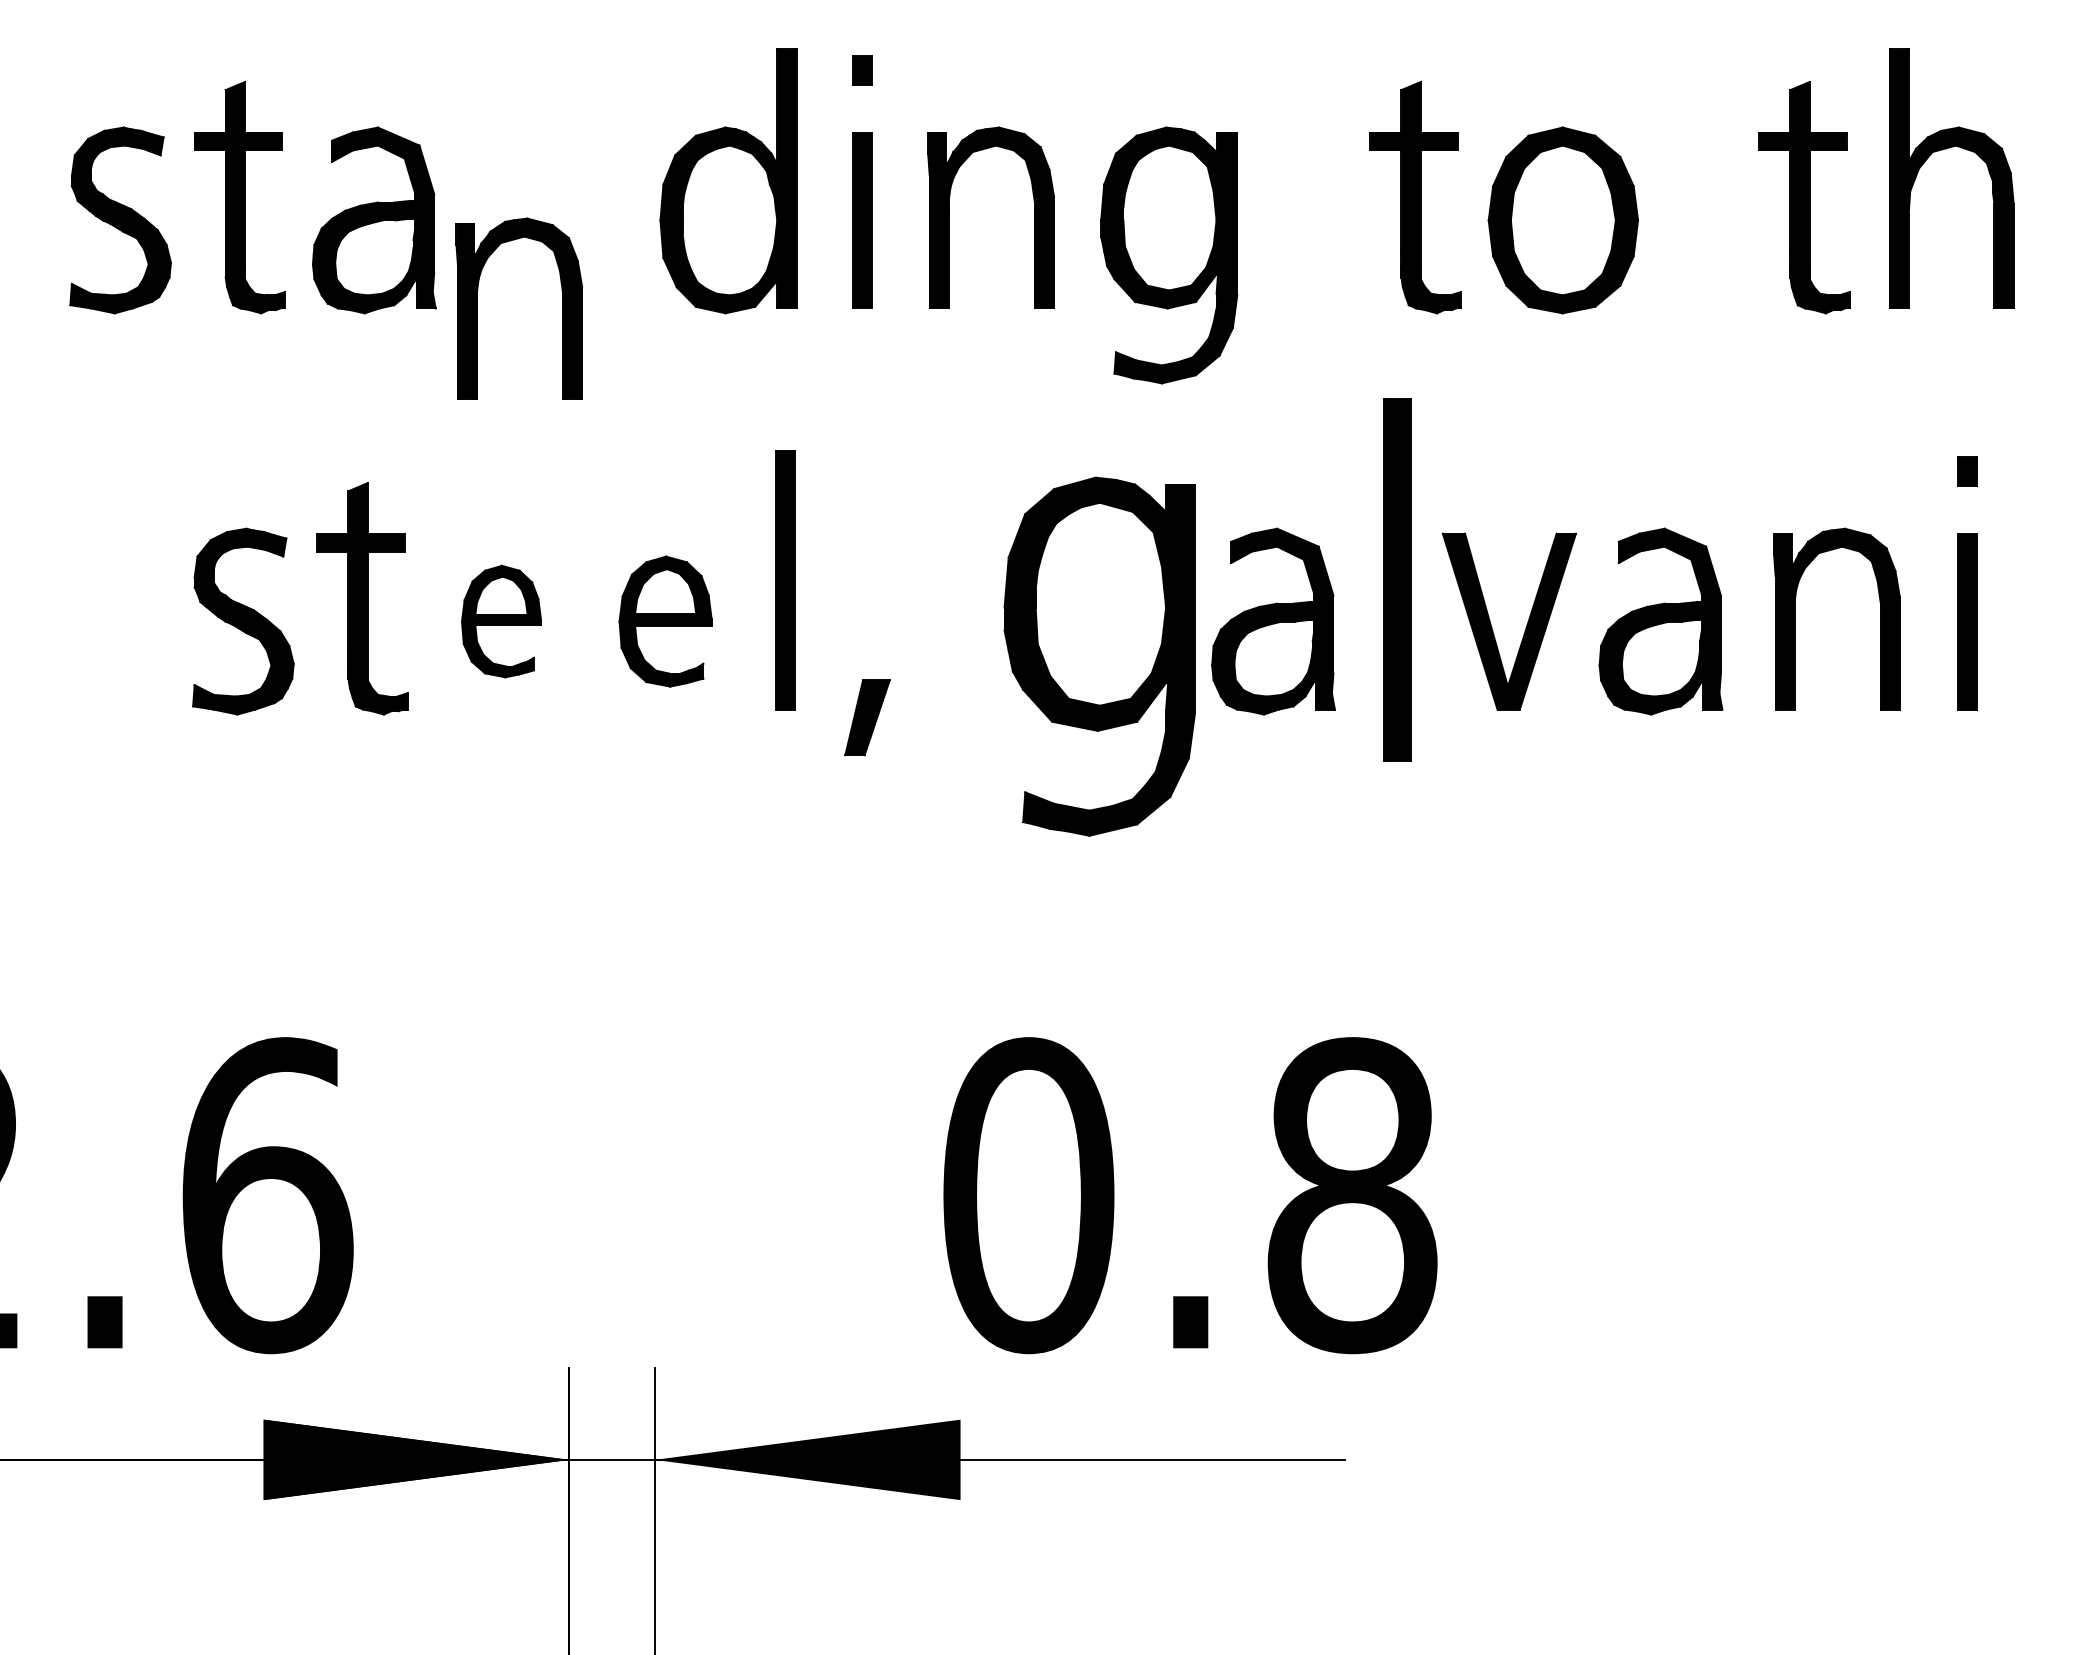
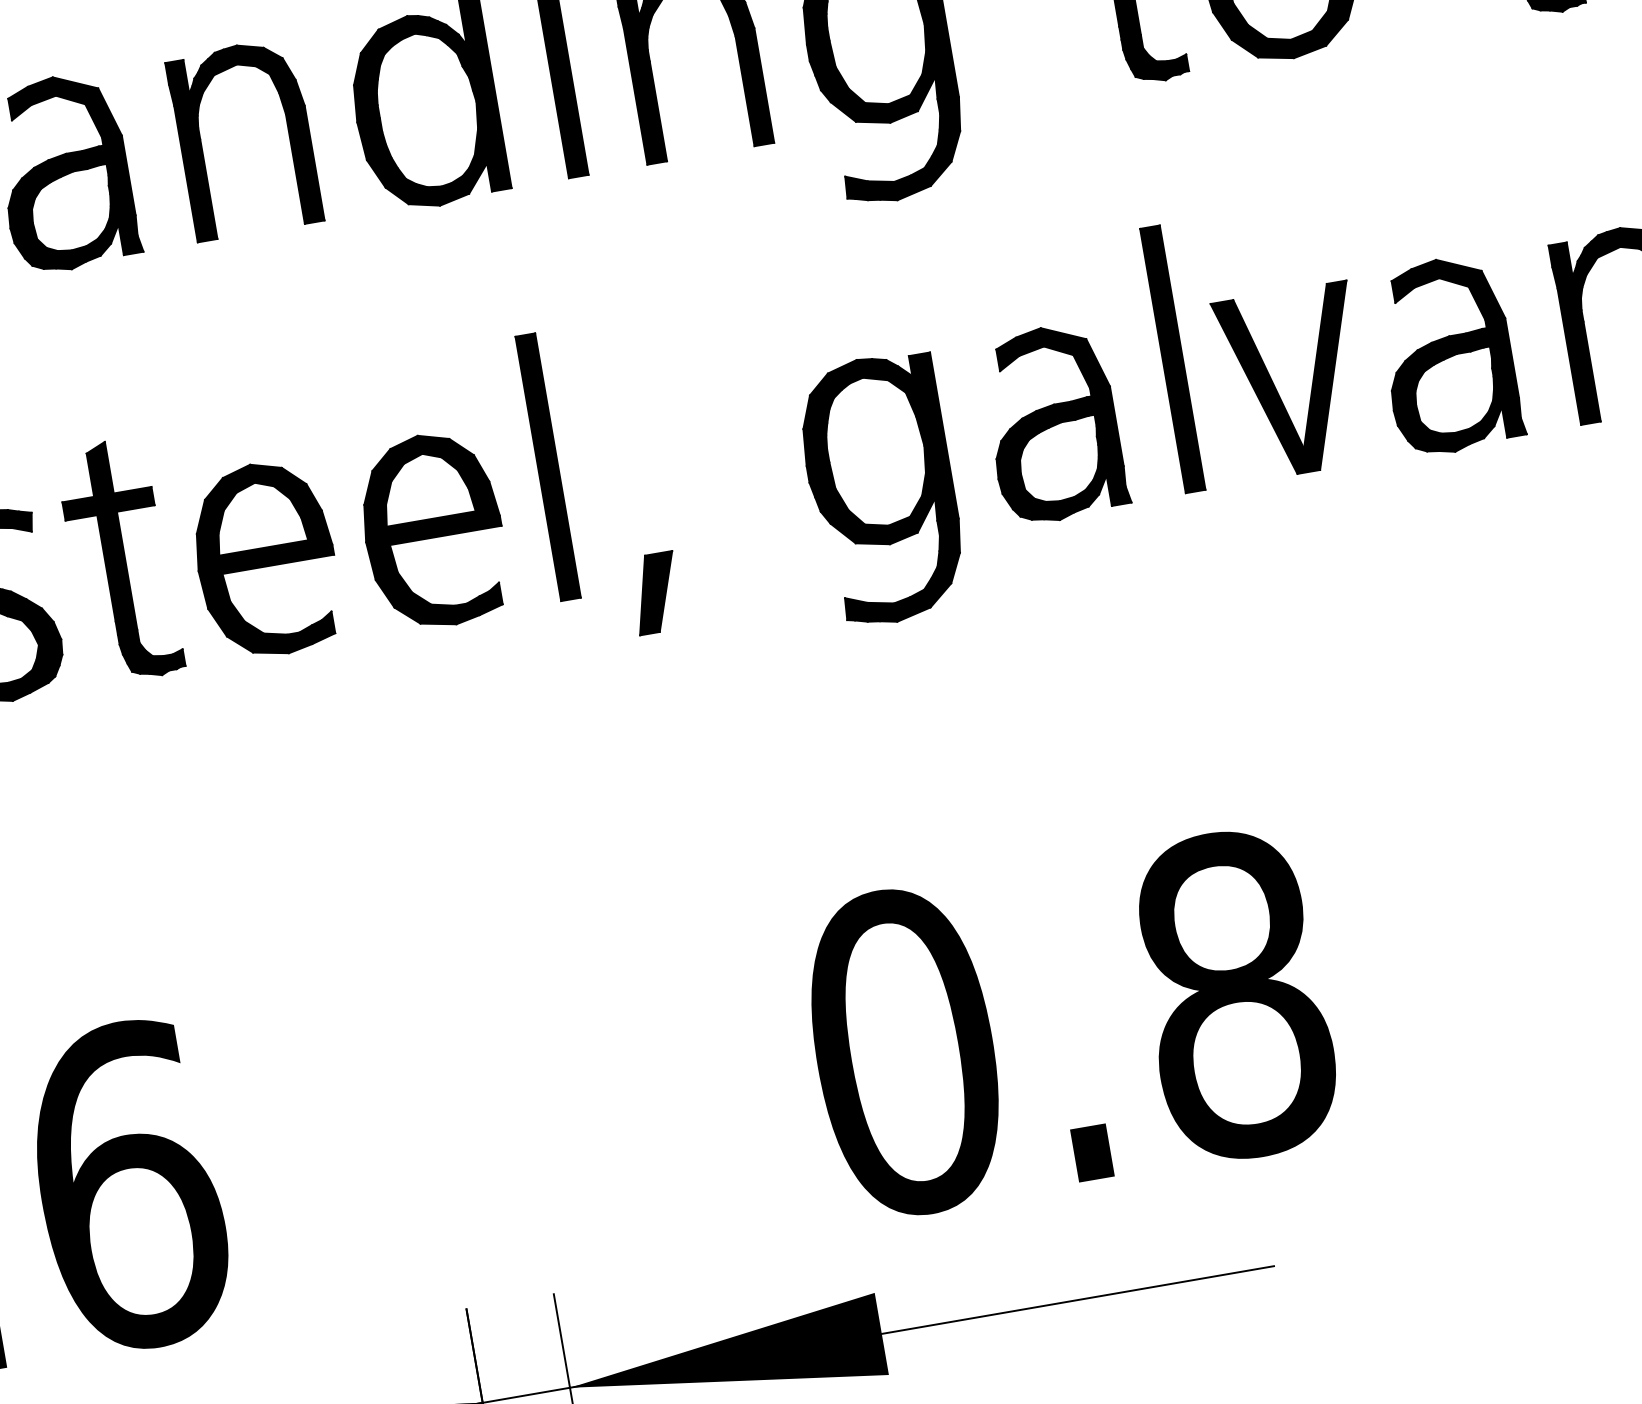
part: (477, 308) -> (201, 146), moved
part: (1397, 580) -> (1172, 359), size x0.71
part: (501, 621) -> (265, 559), size x1.67
part: (665, 621) -> (433, 530), size x1.43
part: (1099, 656) -> (882, 489), size x0.71

